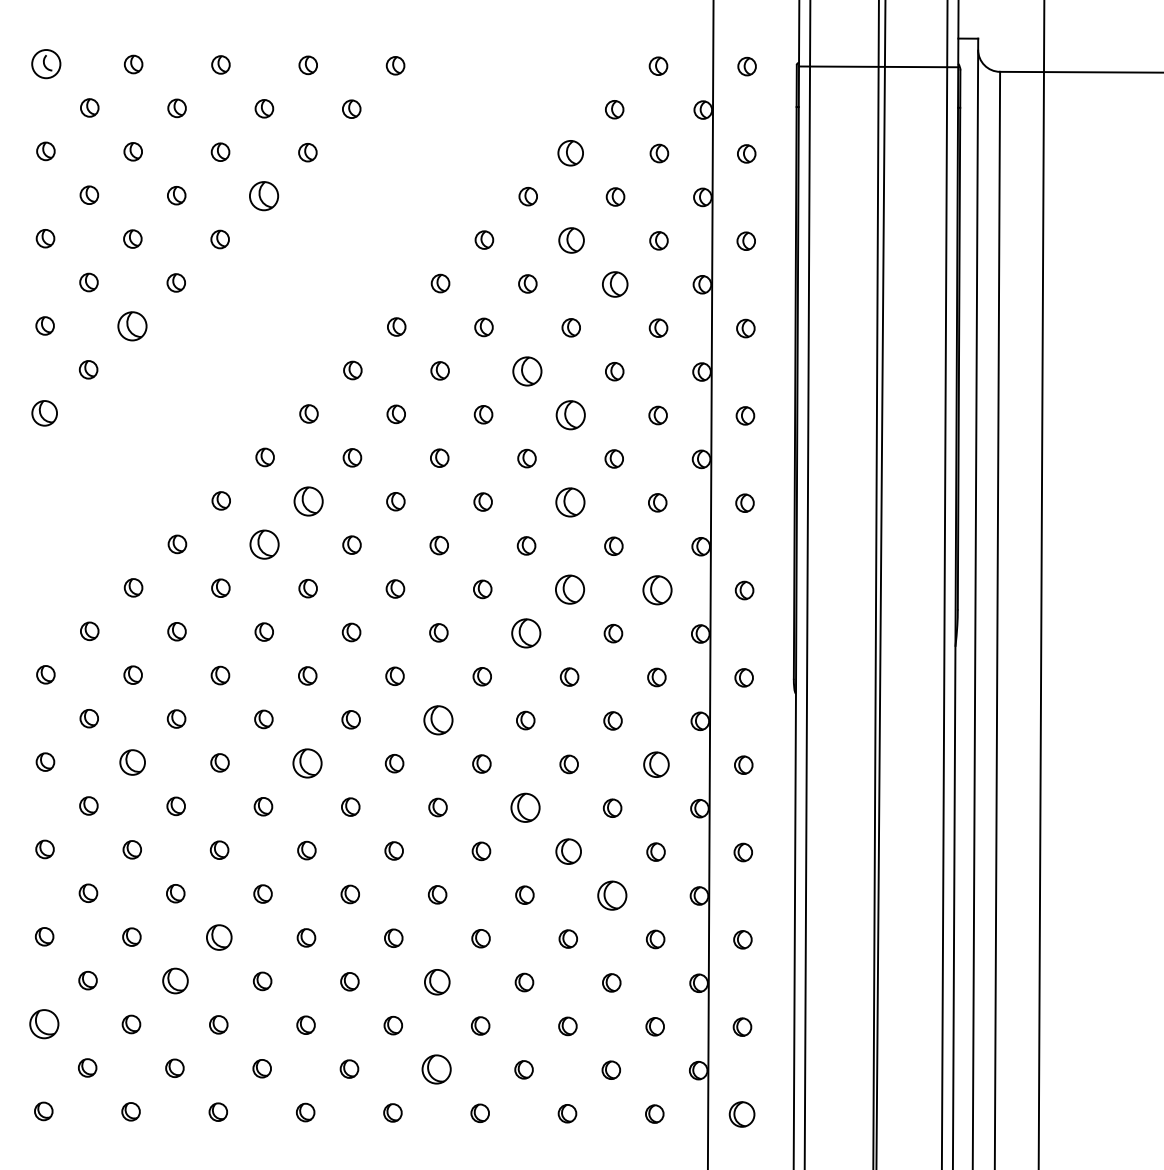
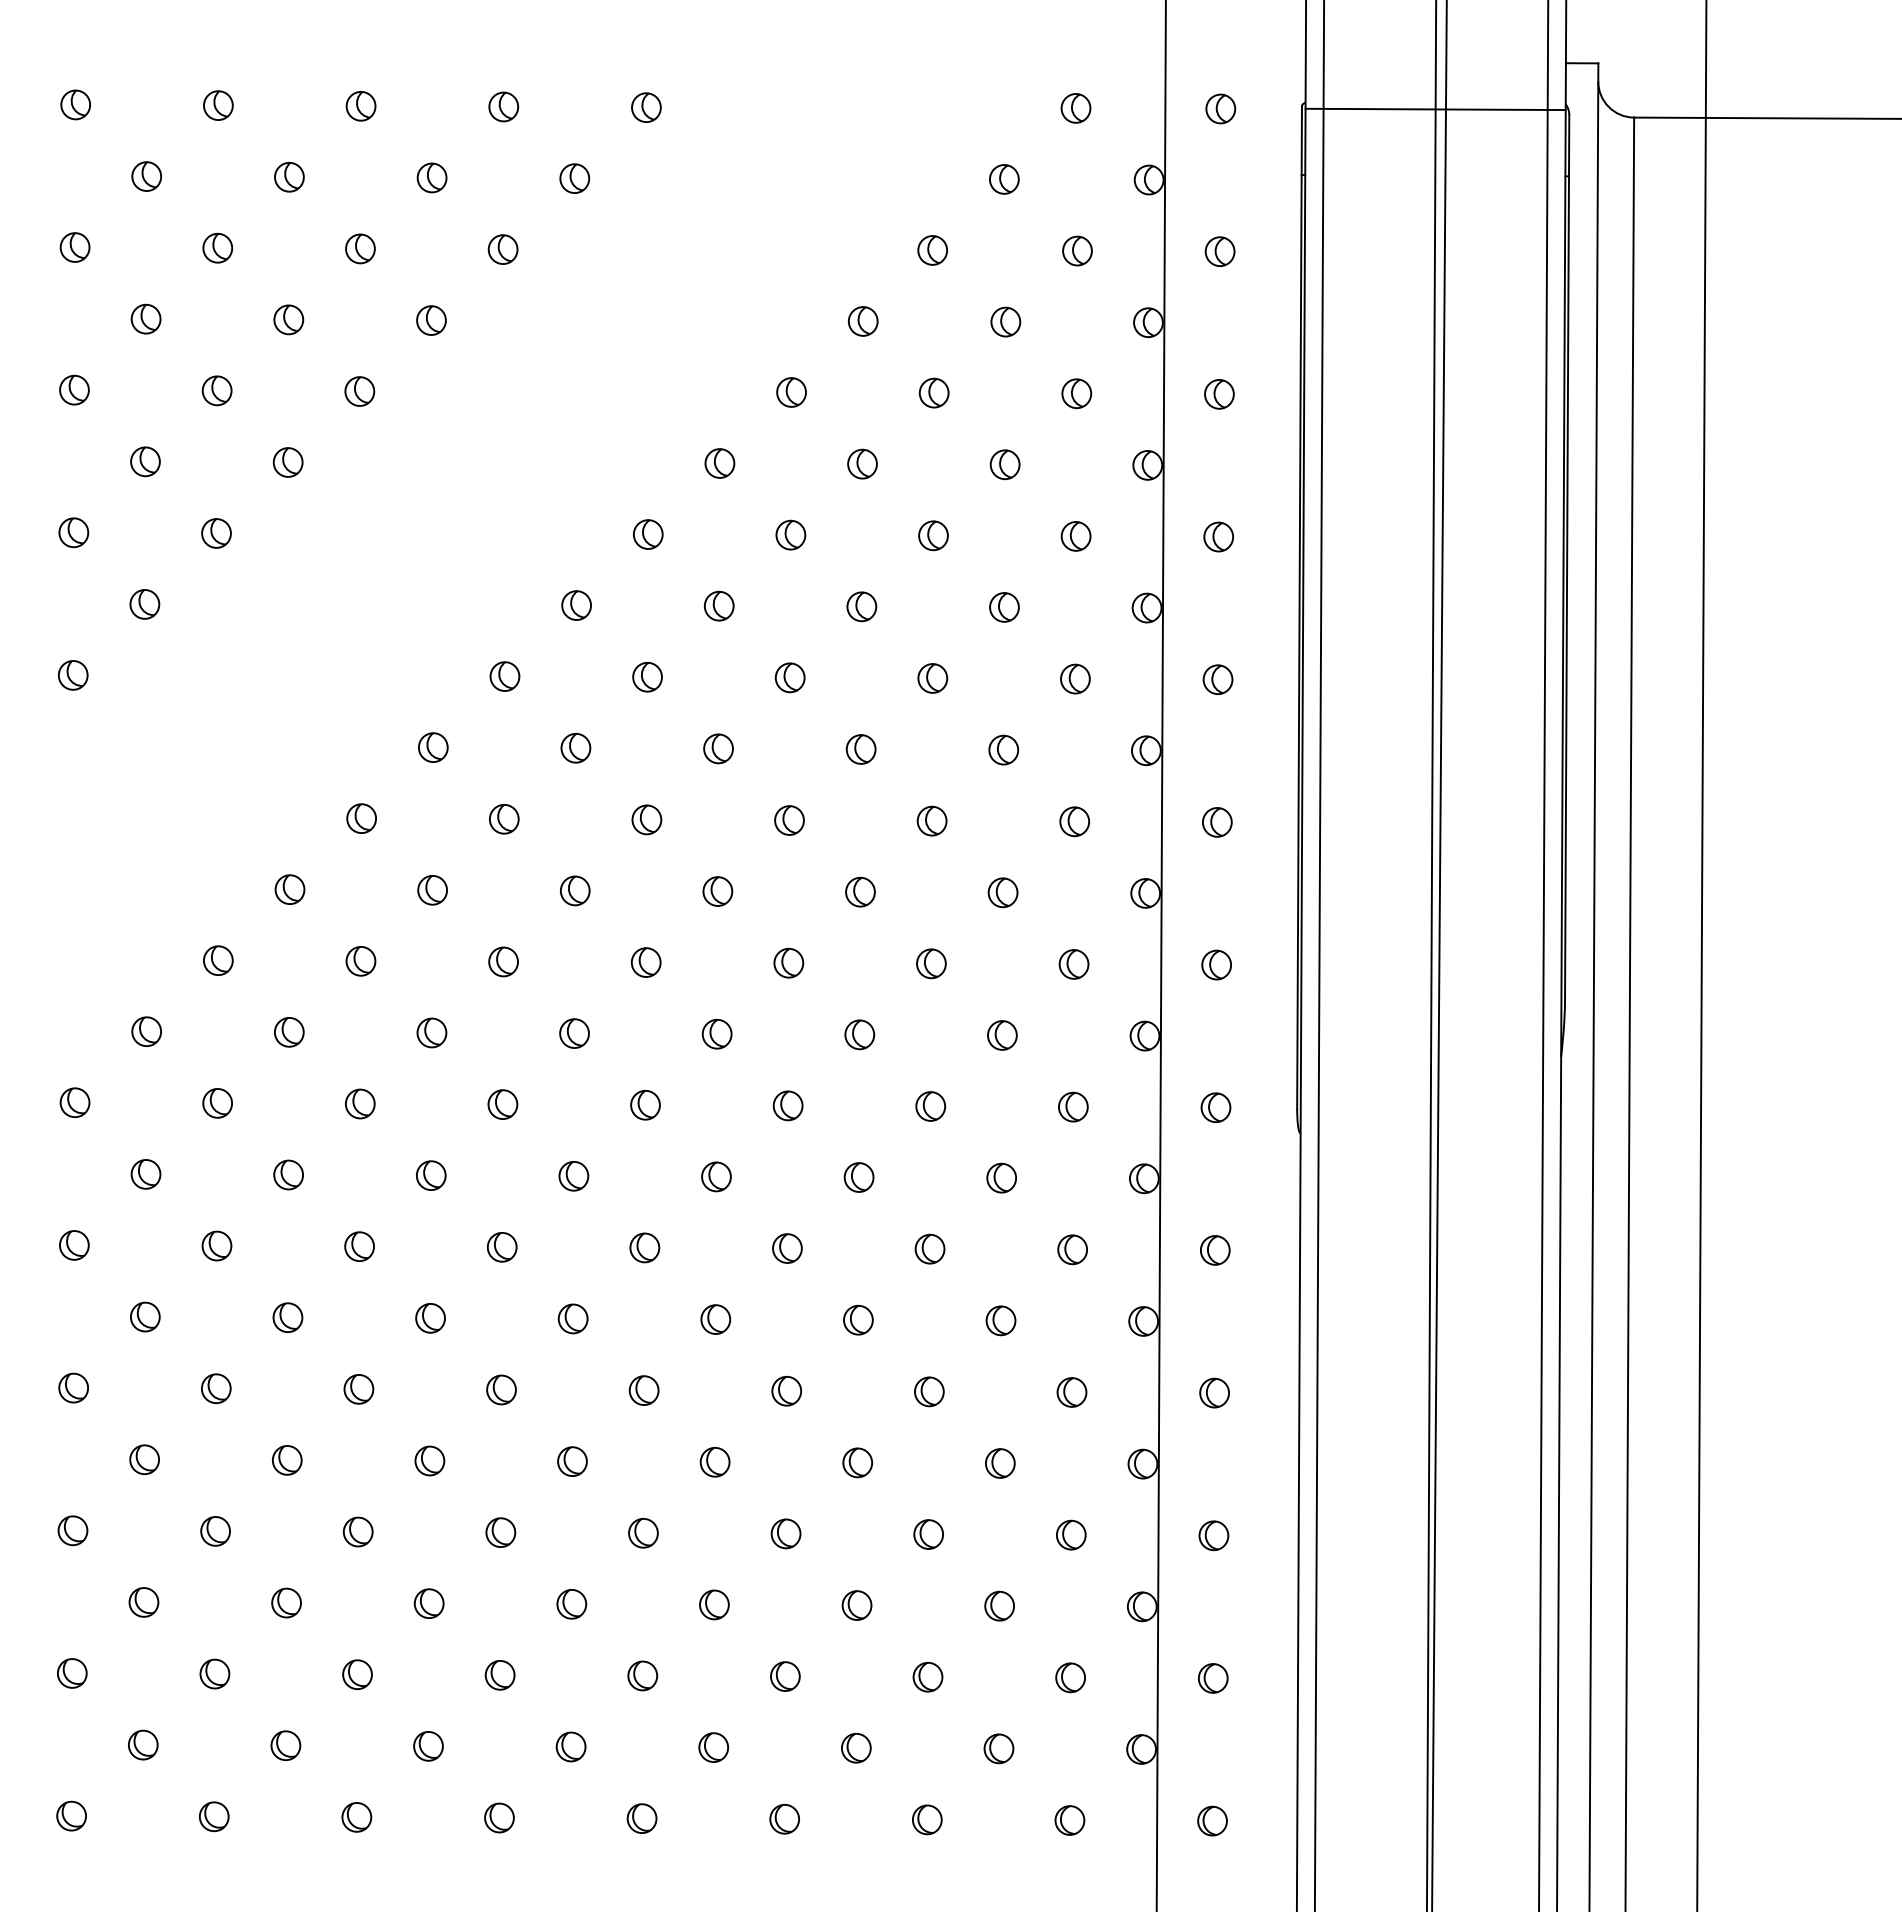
circle: (46, 63) -> (76, 103), size x0.62
part: (570, 152) -> (932, 249), size x0.71
part: (263, 195) -> (430, 319), size x0.62
part: (571, 240) -> (933, 393), size x0.71
part: (614, 283) -> (1004, 463), size x0.71
part: (132, 326) -> (216, 533), size x0.62
part: (527, 370) -> (861, 605), size x0.62
part: (44, 412) -> (72, 674), size x0.71
part: (570, 414) -> (932, 677), size x0.62
part: (308, 500) -> (504, 817), size x0.62
part: (570, 502) -> (932, 821), size x0.62
part: (264, 544) -> (432, 889), size x0.62
part: (569, 589) -> (930, 963), size x0.62
part: (656, 589) -> (1072, 963), size x0.62
part: (525, 632) -> (858, 1033), size x0.62
part: (438, 719) -> (716, 1175), size x0.62
part: (132, 762) -> (216, 1246), size x0.71
part: (306, 762) -> (500, 1246), size x0.62
part: (656, 764) -> (1072, 1249), size x0.71
part: (524, 807) -> (857, 1319), size x0.62
part: (568, 851) -> (928, 1391), size x0.71
part: (611, 895) -> (999, 1463), size x0.62
part: (218, 937) -> (357, 1531), size x0.71
part: (174, 980) -> (285, 1602), size x0.71
part: (436, 981) -> (713, 1603), size x0.71
part: (43, 1023) -> (71, 1672), size x0.62
part: (436, 1069) -> (713, 1747), size x0.62
part: (741, 1114) -> (1211, 1821), size x0.71

